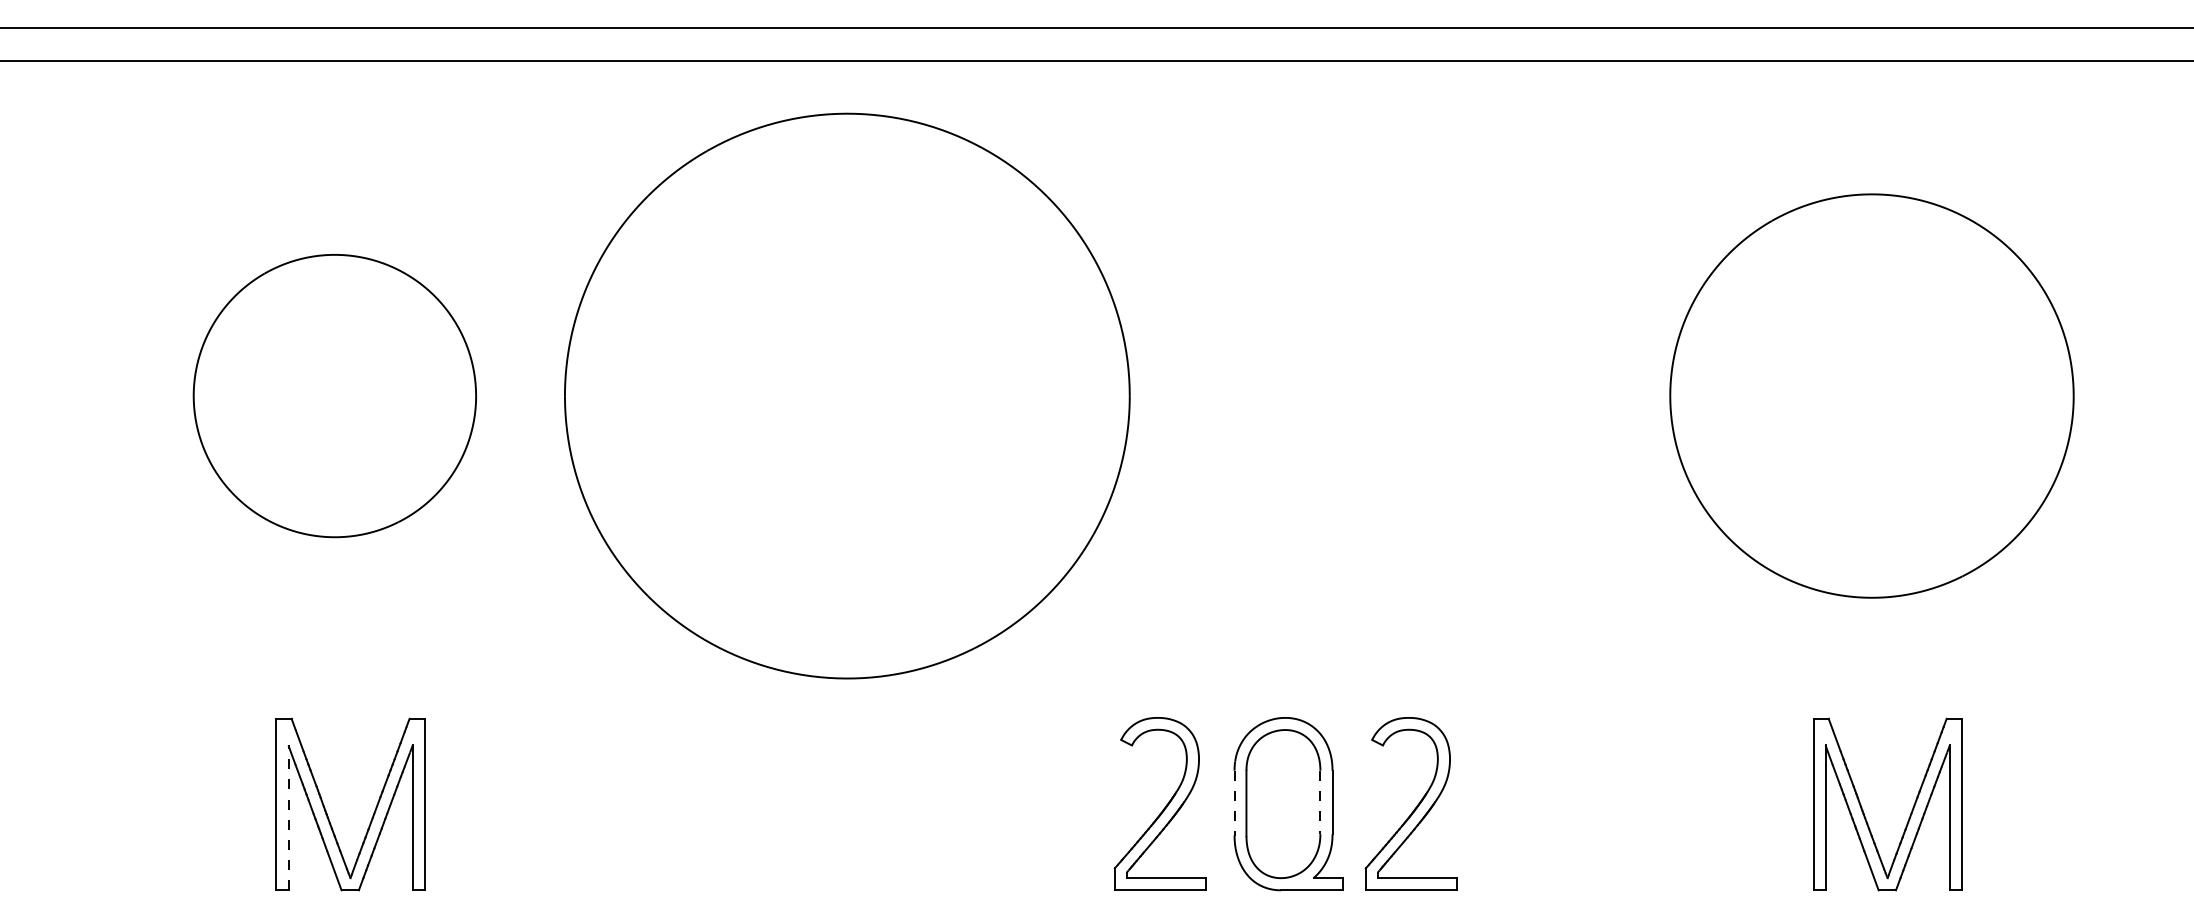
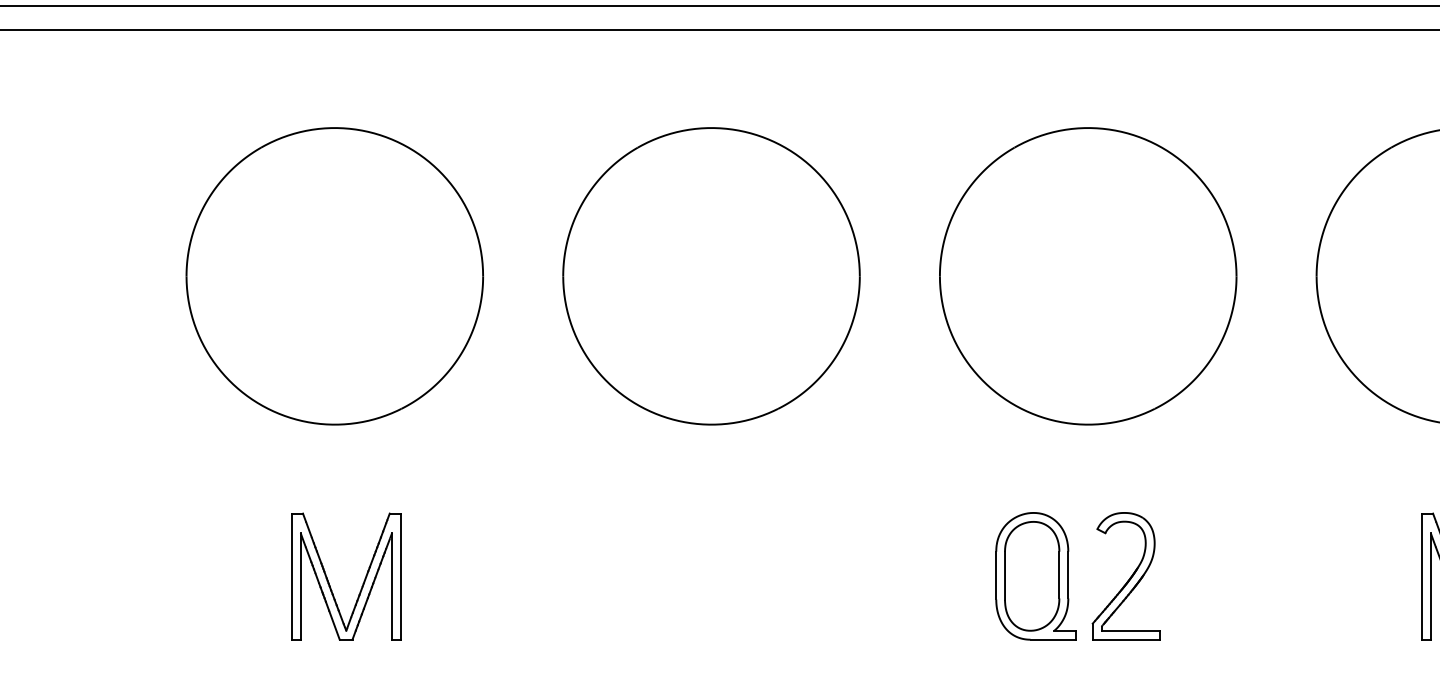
part: (334, 395) -> (334, 275), size x1.43
part: (846, 395) -> (710, 275), size x0.71
part: (1359, 395) -> (1088, 275), added
line: (1320, 802) -> (1059, 575), dashed -> solid
line: (1234, 803) -> (996, 575), dashed -> solid
part: (1164, 807) -> (944, 578), removed
line: (288, 817) -> (300, 586), dashed -> solid

